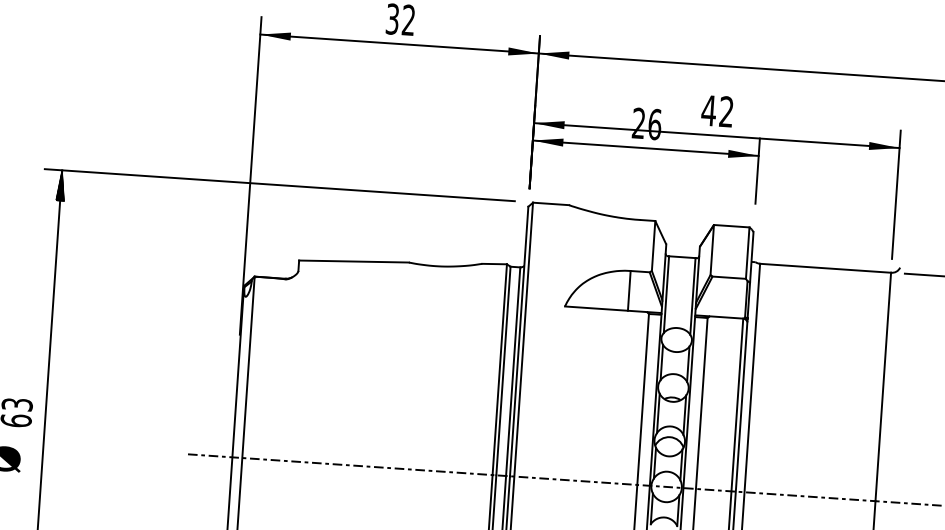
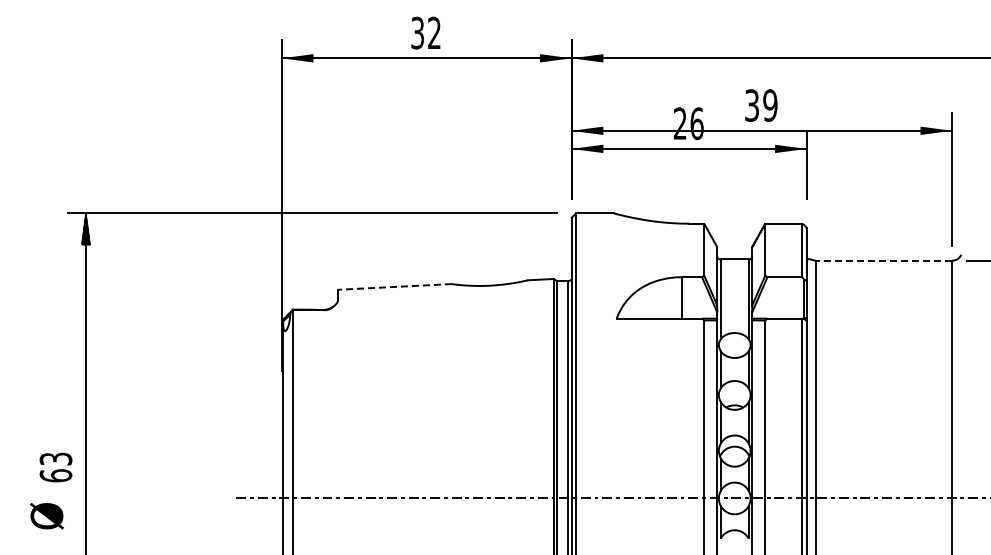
text: (717, 111) -> (760, 105), 42 -> 39
line: (353, 261) -> (394, 286), solid -> dashed
line: (825, 268) -> (883, 260), solid -> dashed

